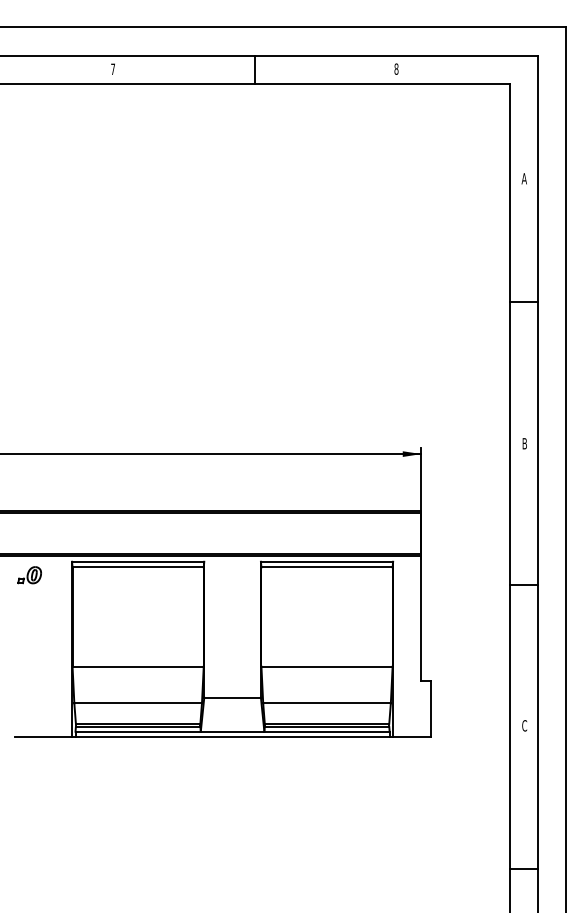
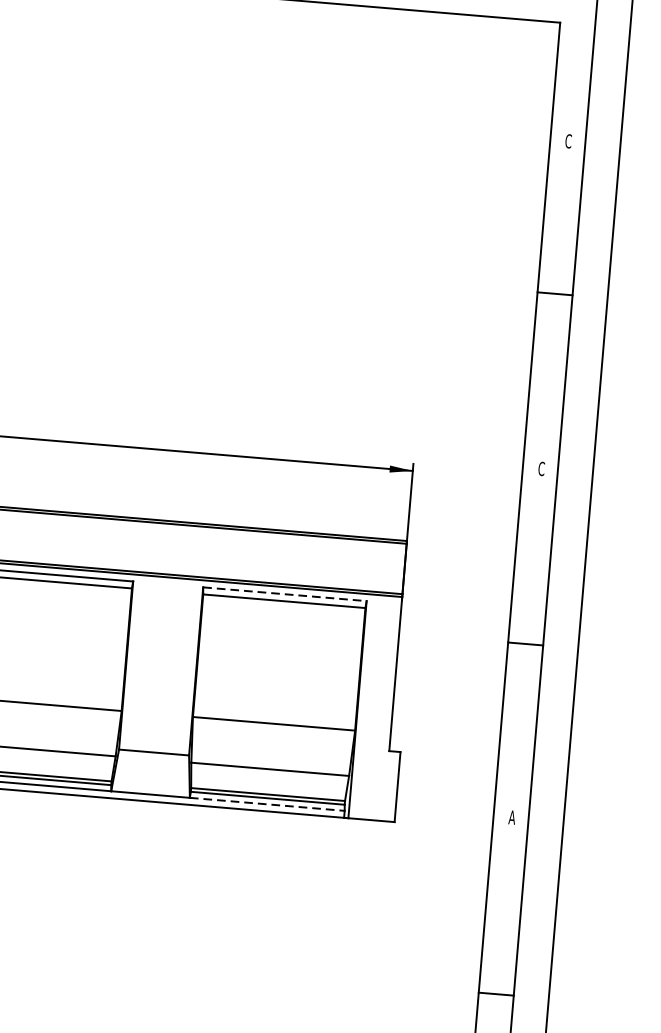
text: (523, 178) -> (567, 140), A -> C
text: (524, 443) -> (541, 468), B -> C
line: (327, 561) -> (285, 593), solid -> dashed
text: (524, 725) -> (512, 817), C -> A
line: (327, 731) -> (267, 804), solid -> dashed

